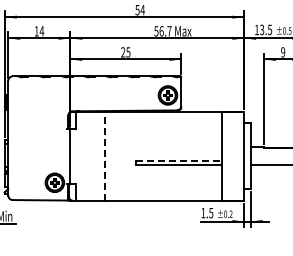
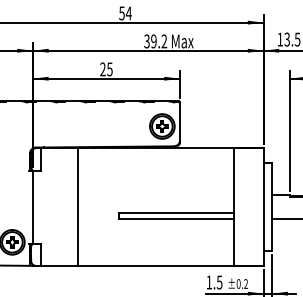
text: (162, 31) -> (155, 41), 56.7 -> 39.2
line: (104, 155) -> (78, 206), dashed -> solid
line: (179, 160) -> (177, 212), dashed -> solid

